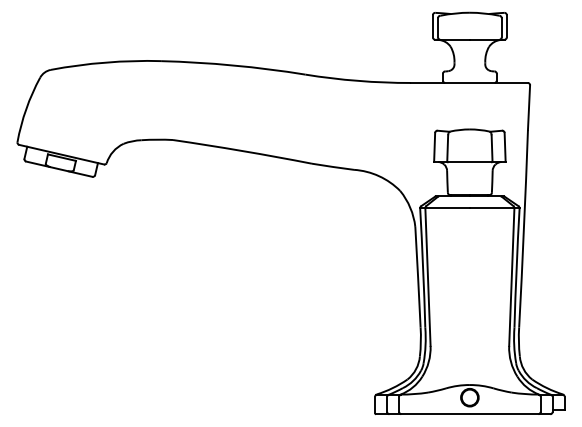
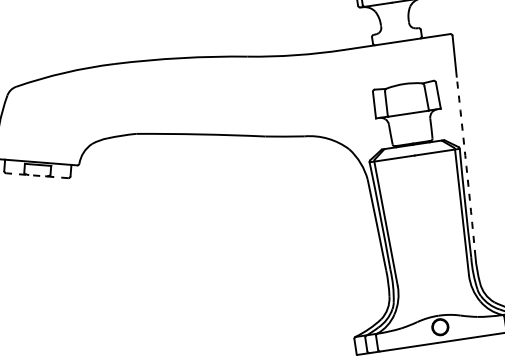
line: (59, 169) -> (37, 175), solid -> dashed
arc: (523, 228) -> (466, 166), solid -> dashed

